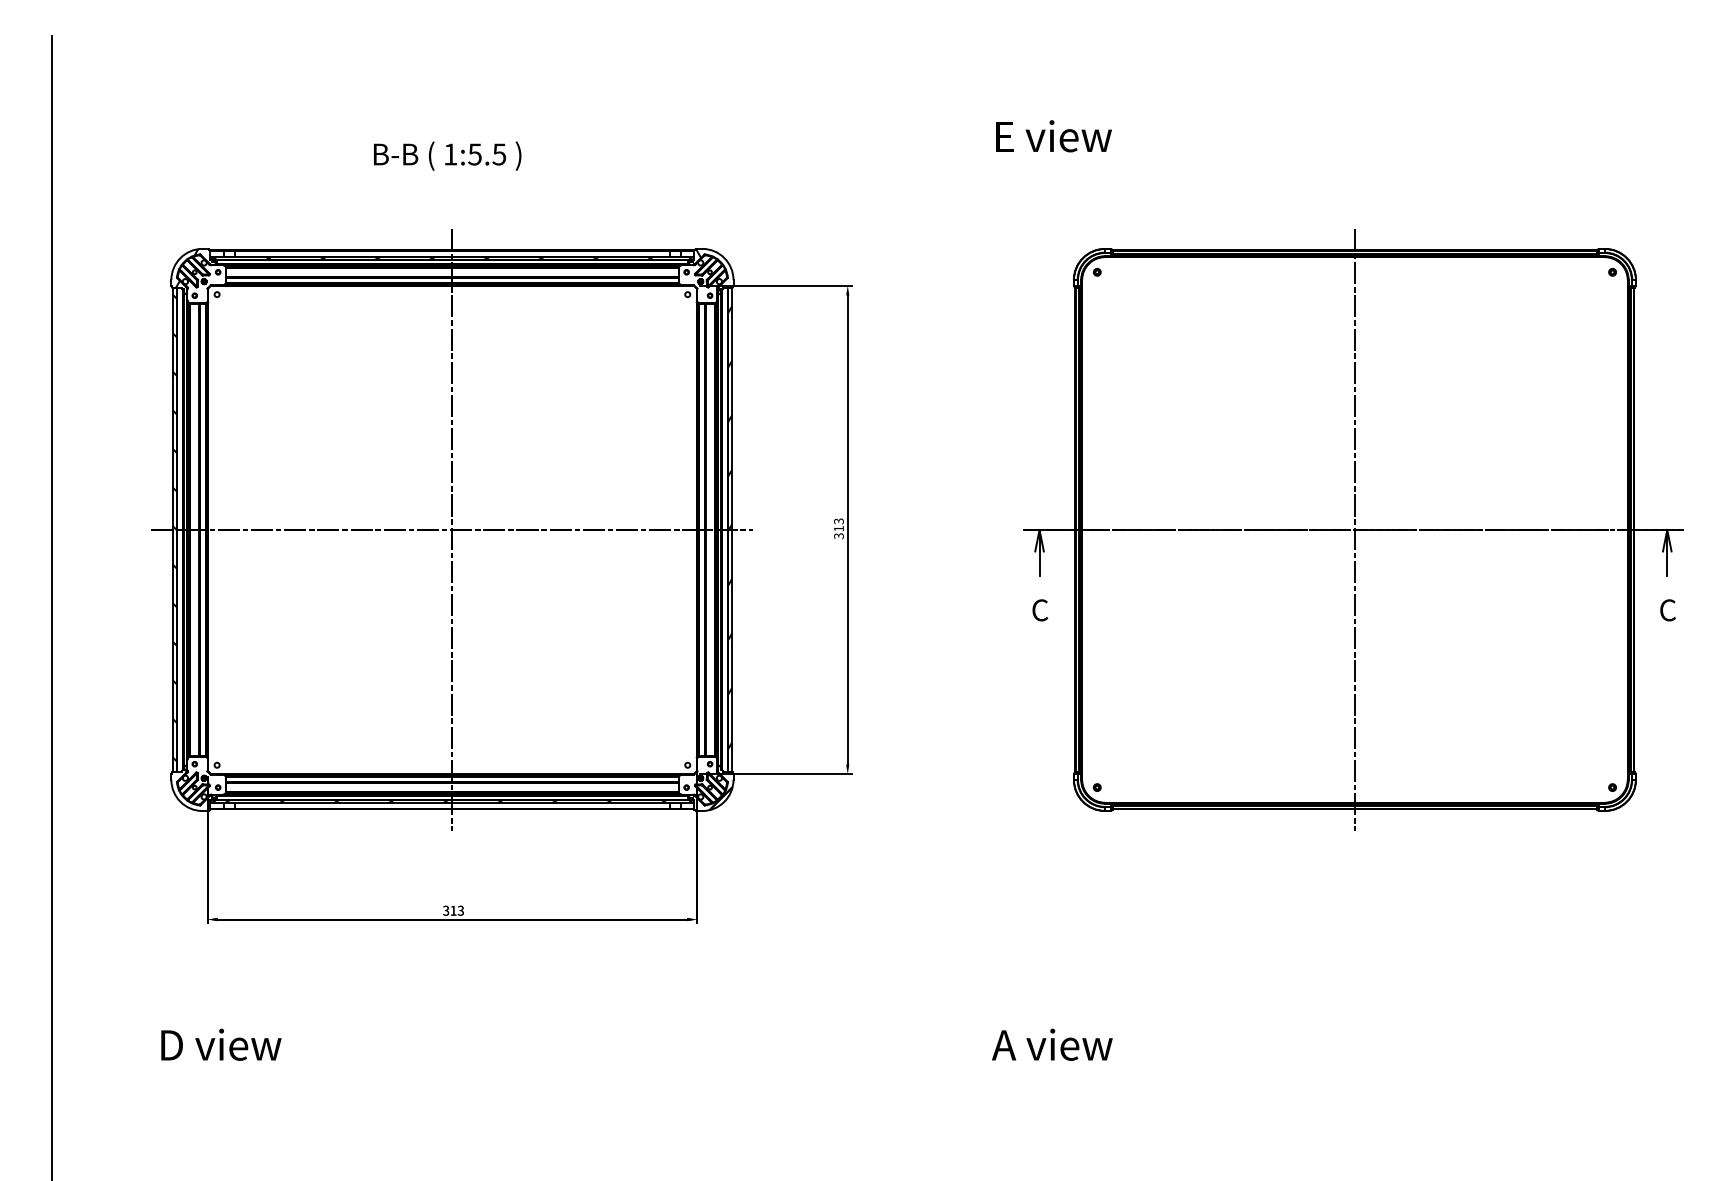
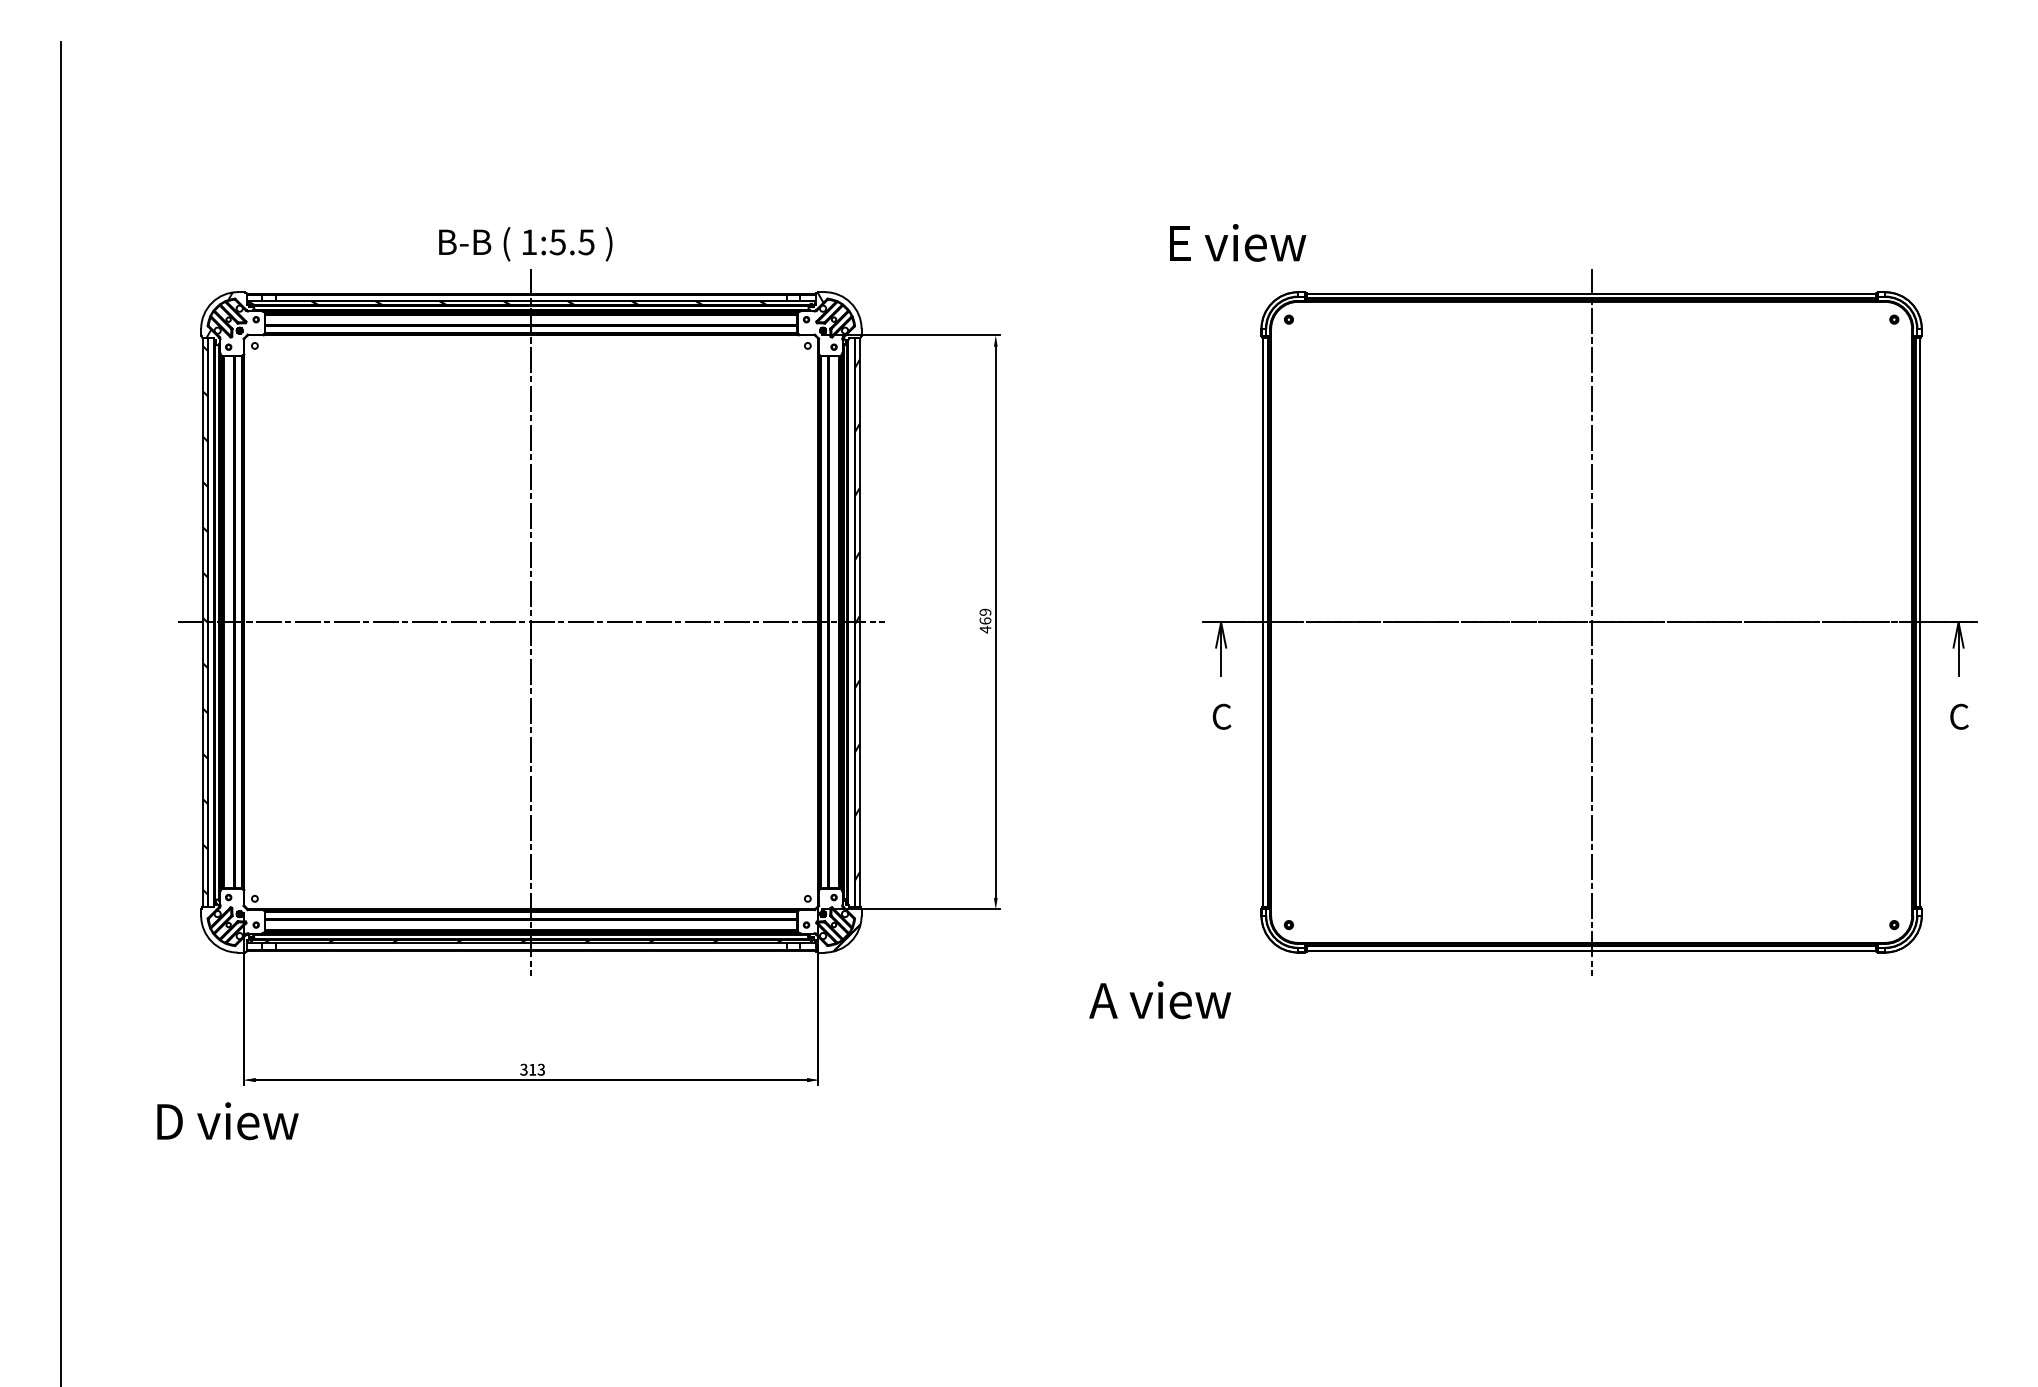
text: (1054, 135) -> (1238, 242), moved
text: (447, 156) -> (525, 244), moved
text: (838, 528) -> (985, 620), 313 -> 469
text: (221, 1045) -> (227, 1121), moved
text: (1052, 1045) -> (1160, 1000), moved

